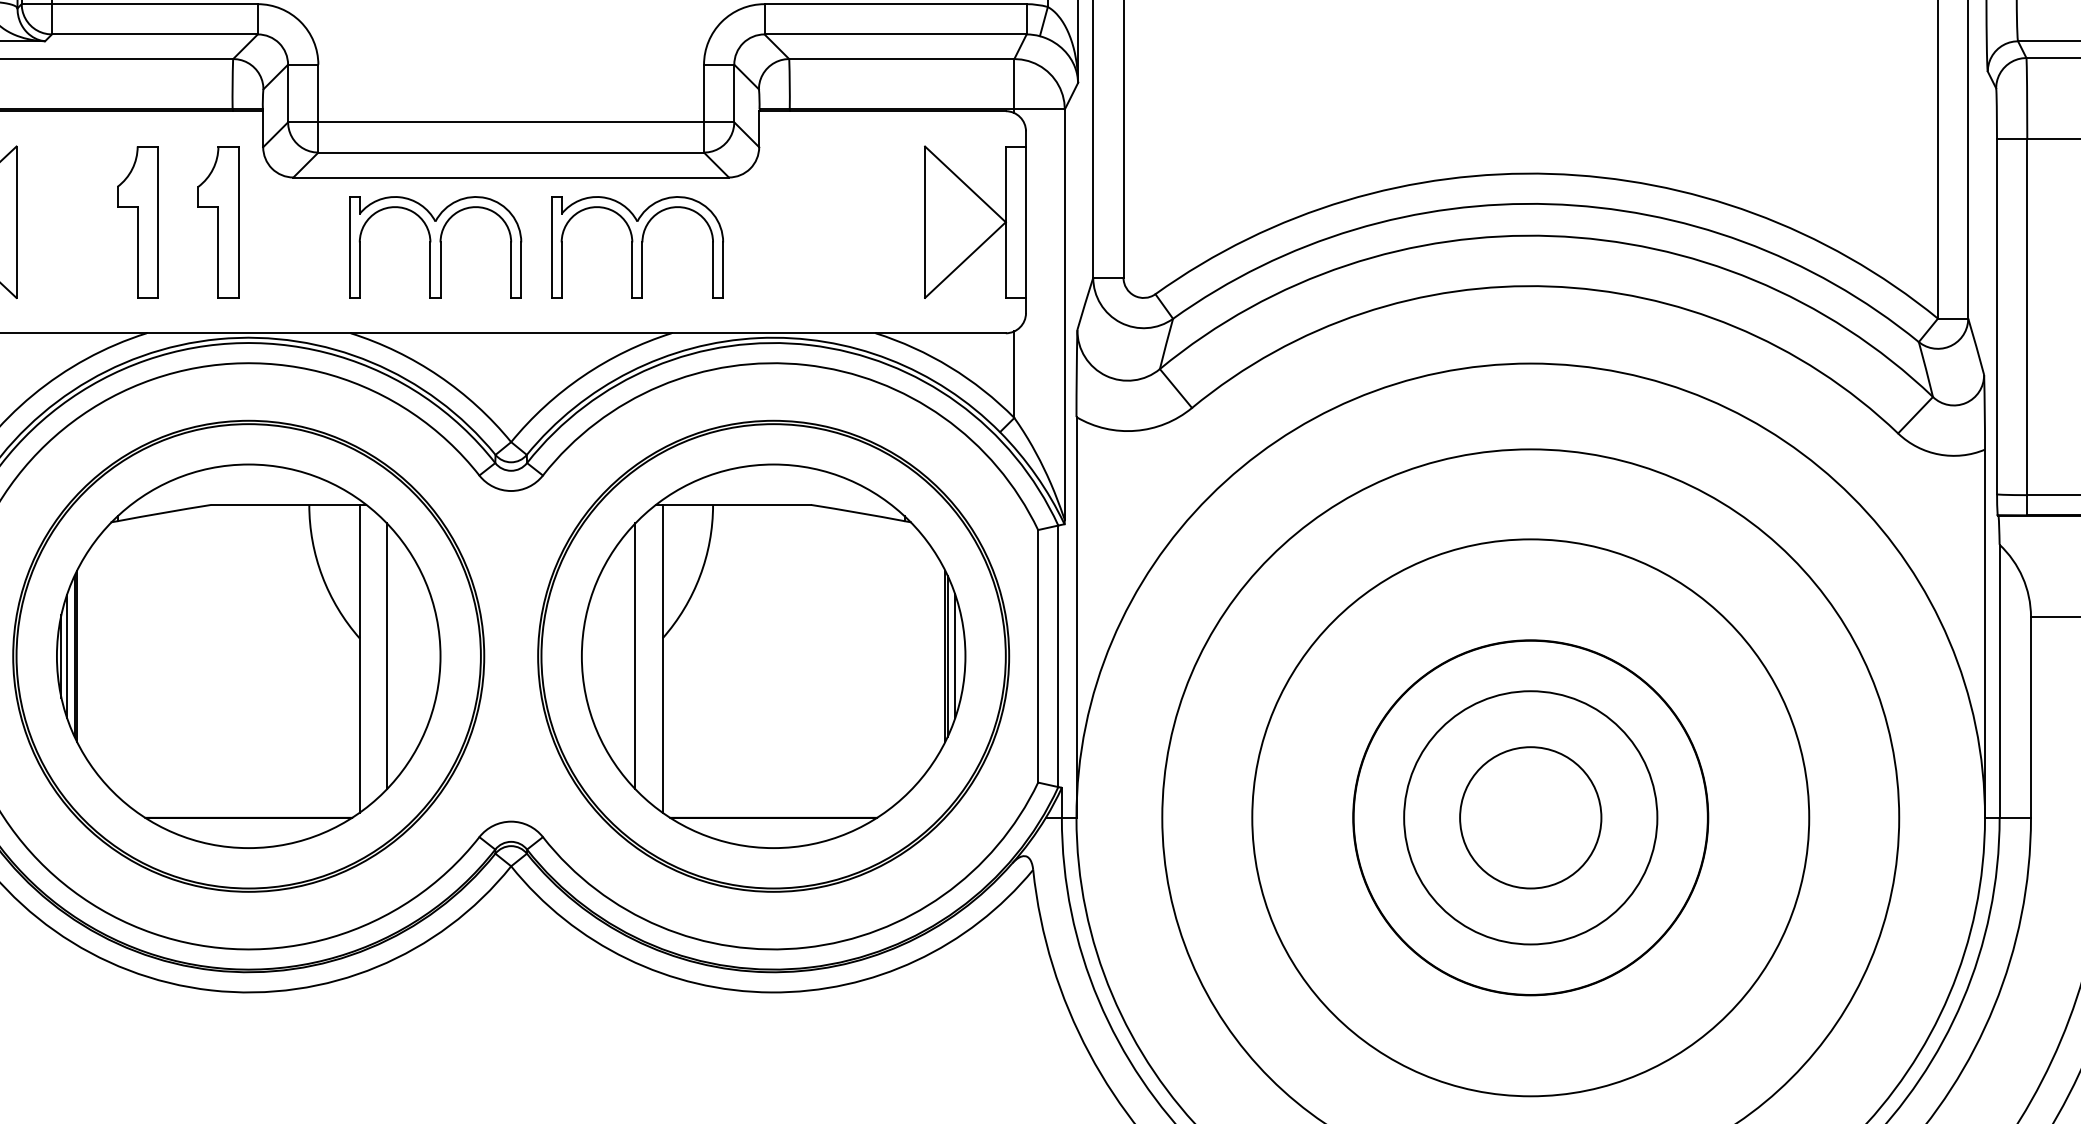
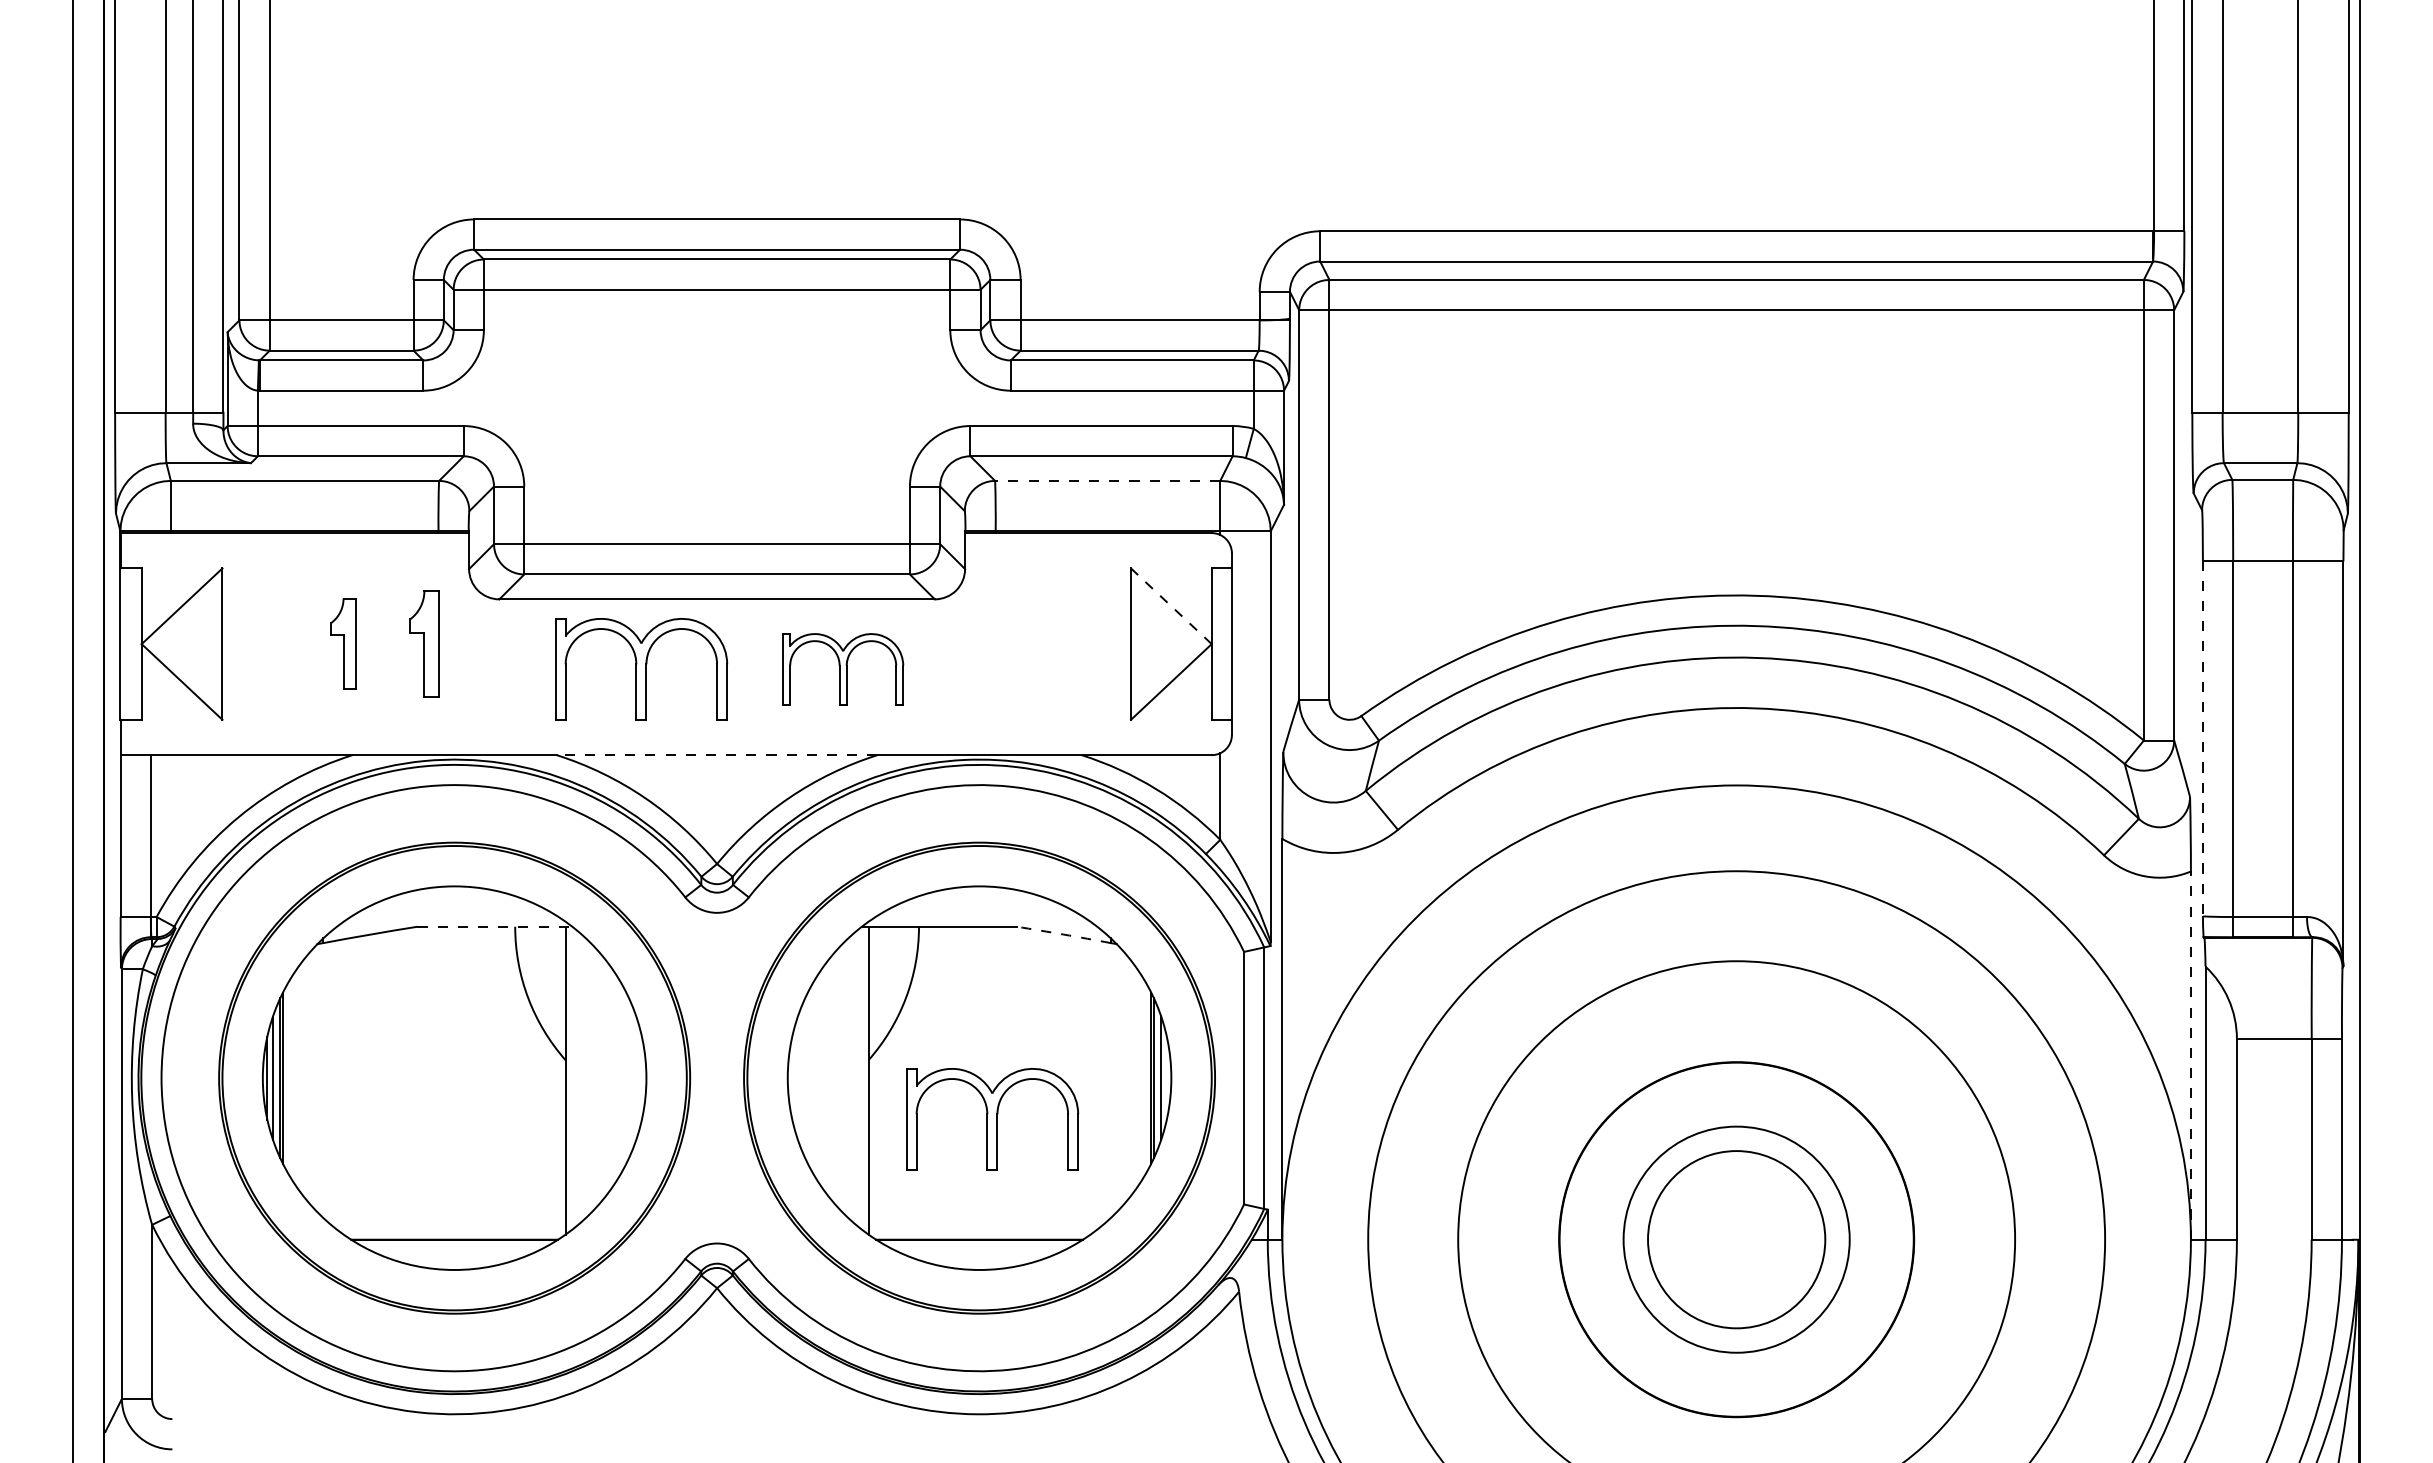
line: (901, 58) -> (1107, 480), solid -> dashed
line: (965, 183) -> (1171, 605), solid -> dashed
part: (137, 221) -> (343, 643), size x0.6
part: (218, 221) -> (424, 643), size x0.7
part: (636, 247) -> (842, 669), size x0.7
line: (1996, 316) -> (2202, 738), solid -> dashed
line: (510, 333) -> (716, 755), solid -> dashed
line: (289, 504) -> (495, 926), solid -> dashed
arc: (857, 512) -> (1063, 934), solid -> dashed
line: (1984, 633) -> (2190, 1055), solid -> dashed
line: (386, 656) -> (592, 1078), removed
line: (635, 656) -> (841, 1078), removed
part: (786, 697) -> (992, 1119), added
circle: (1530, 817) -> (1736, 1239), size x0.7
circle: (1530, 817) -> (1736, 1239), size x1.6

